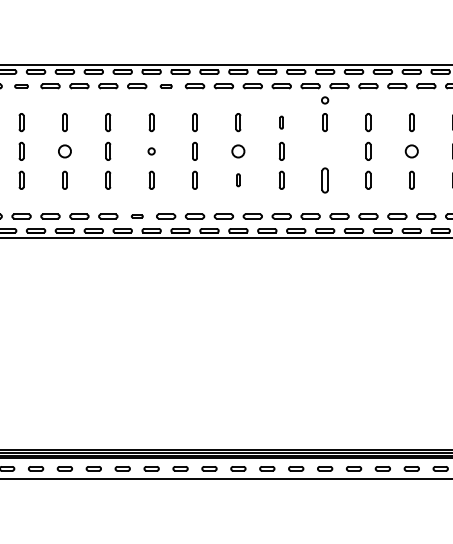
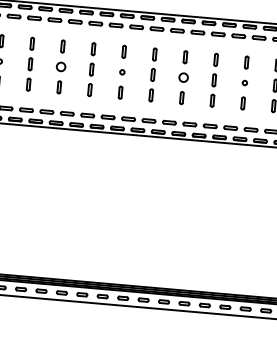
part: (21, 86) -> (34, 18), size x1.43
part: (166, 86) -> (136, 27), size x1.67
circle: (325, 100) -> (245, 83), moved
part: (281, 122) -> (215, 59), size x1.43
part: (238, 179) -> (181, 97), size x1.43
part: (324, 179) -> (242, 102), size x0.71
part: (137, 216) -> (108, 117), size x1.67

